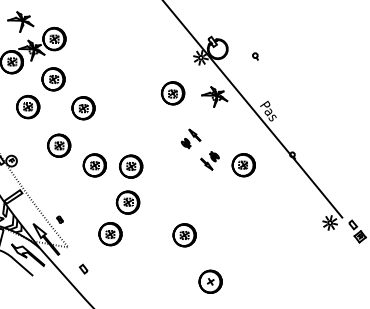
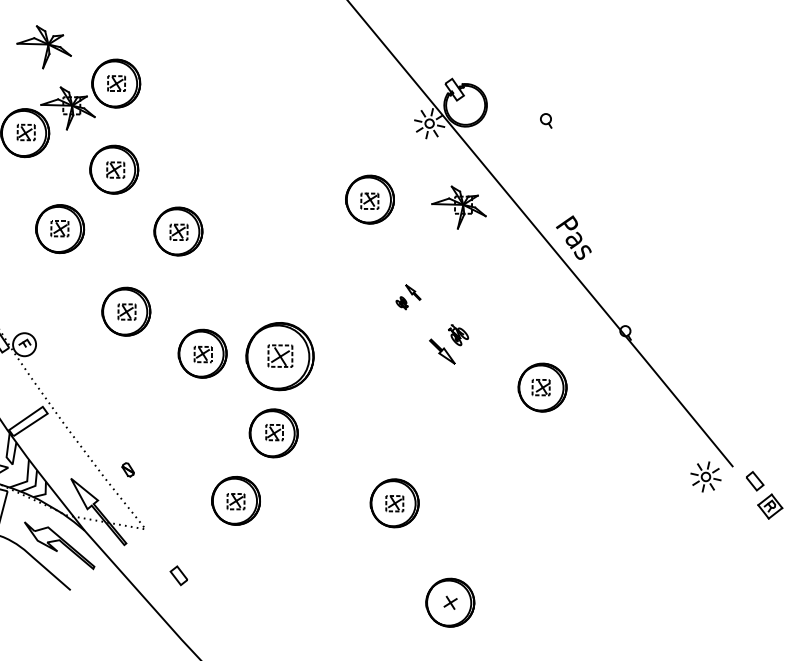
part: (190, 138) -> (407, 296), size x0.6
part: (243, 165) -> (542, 388), moved
part: (131, 166) -> (281, 356), size x1.4

